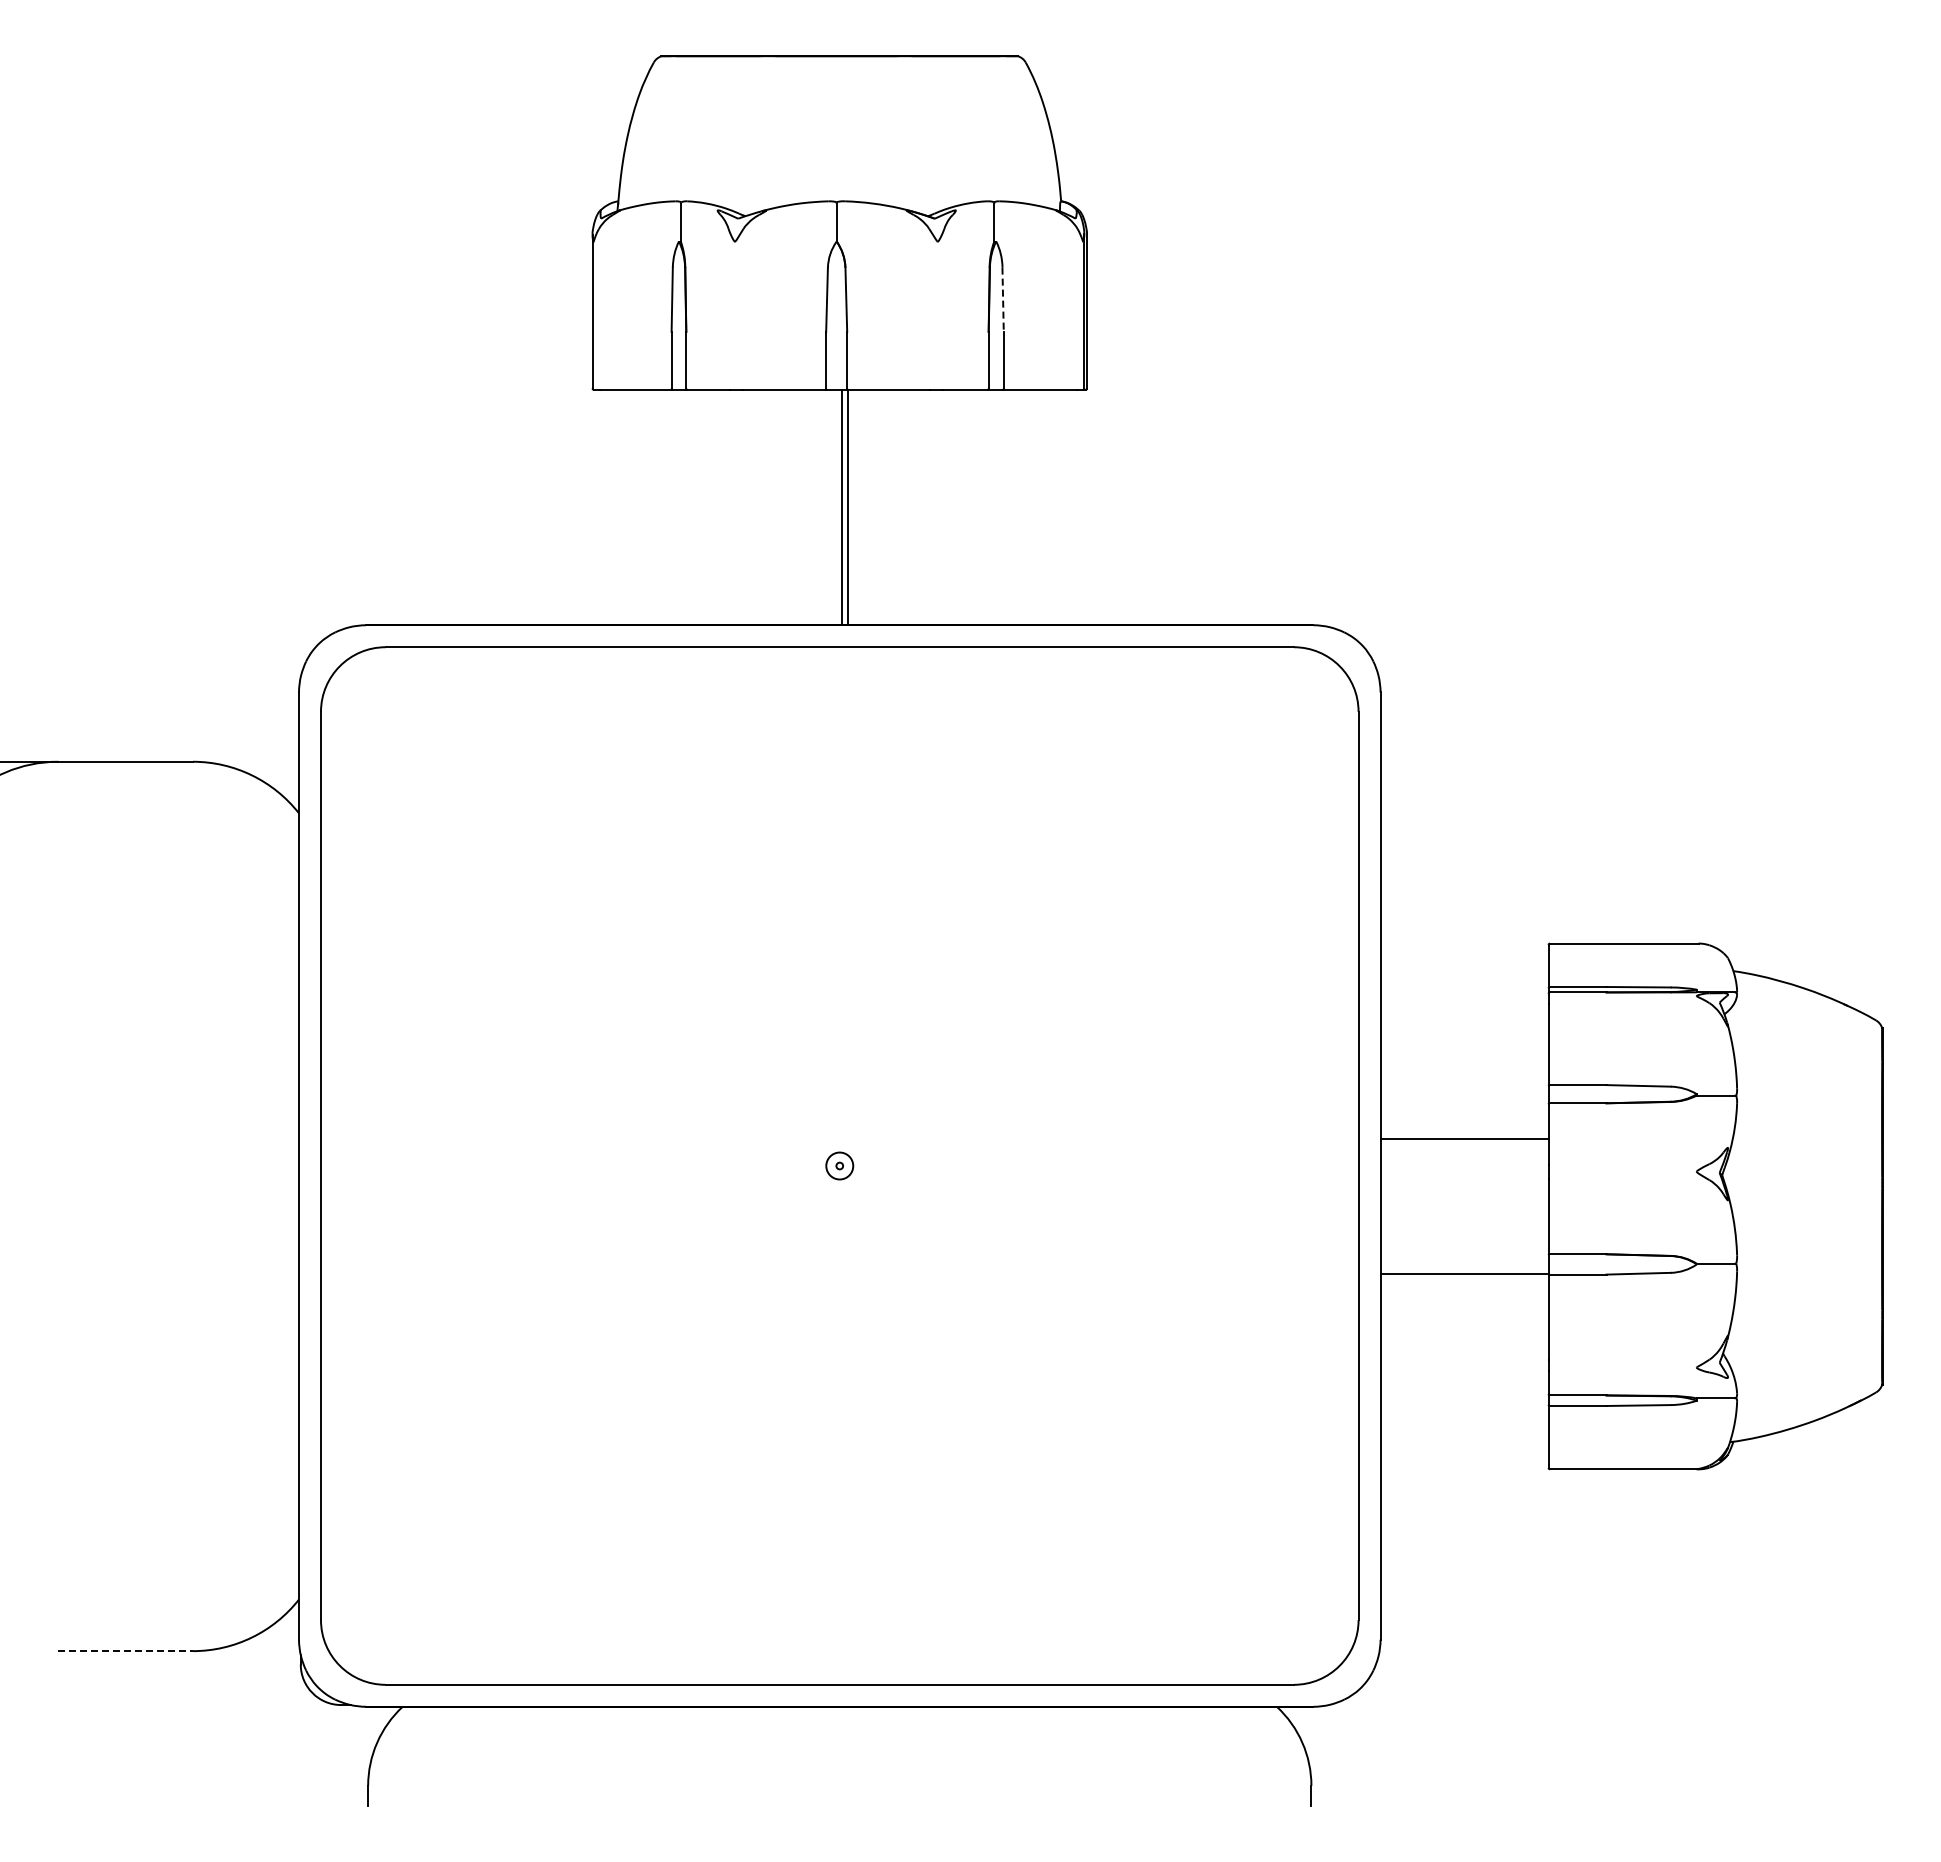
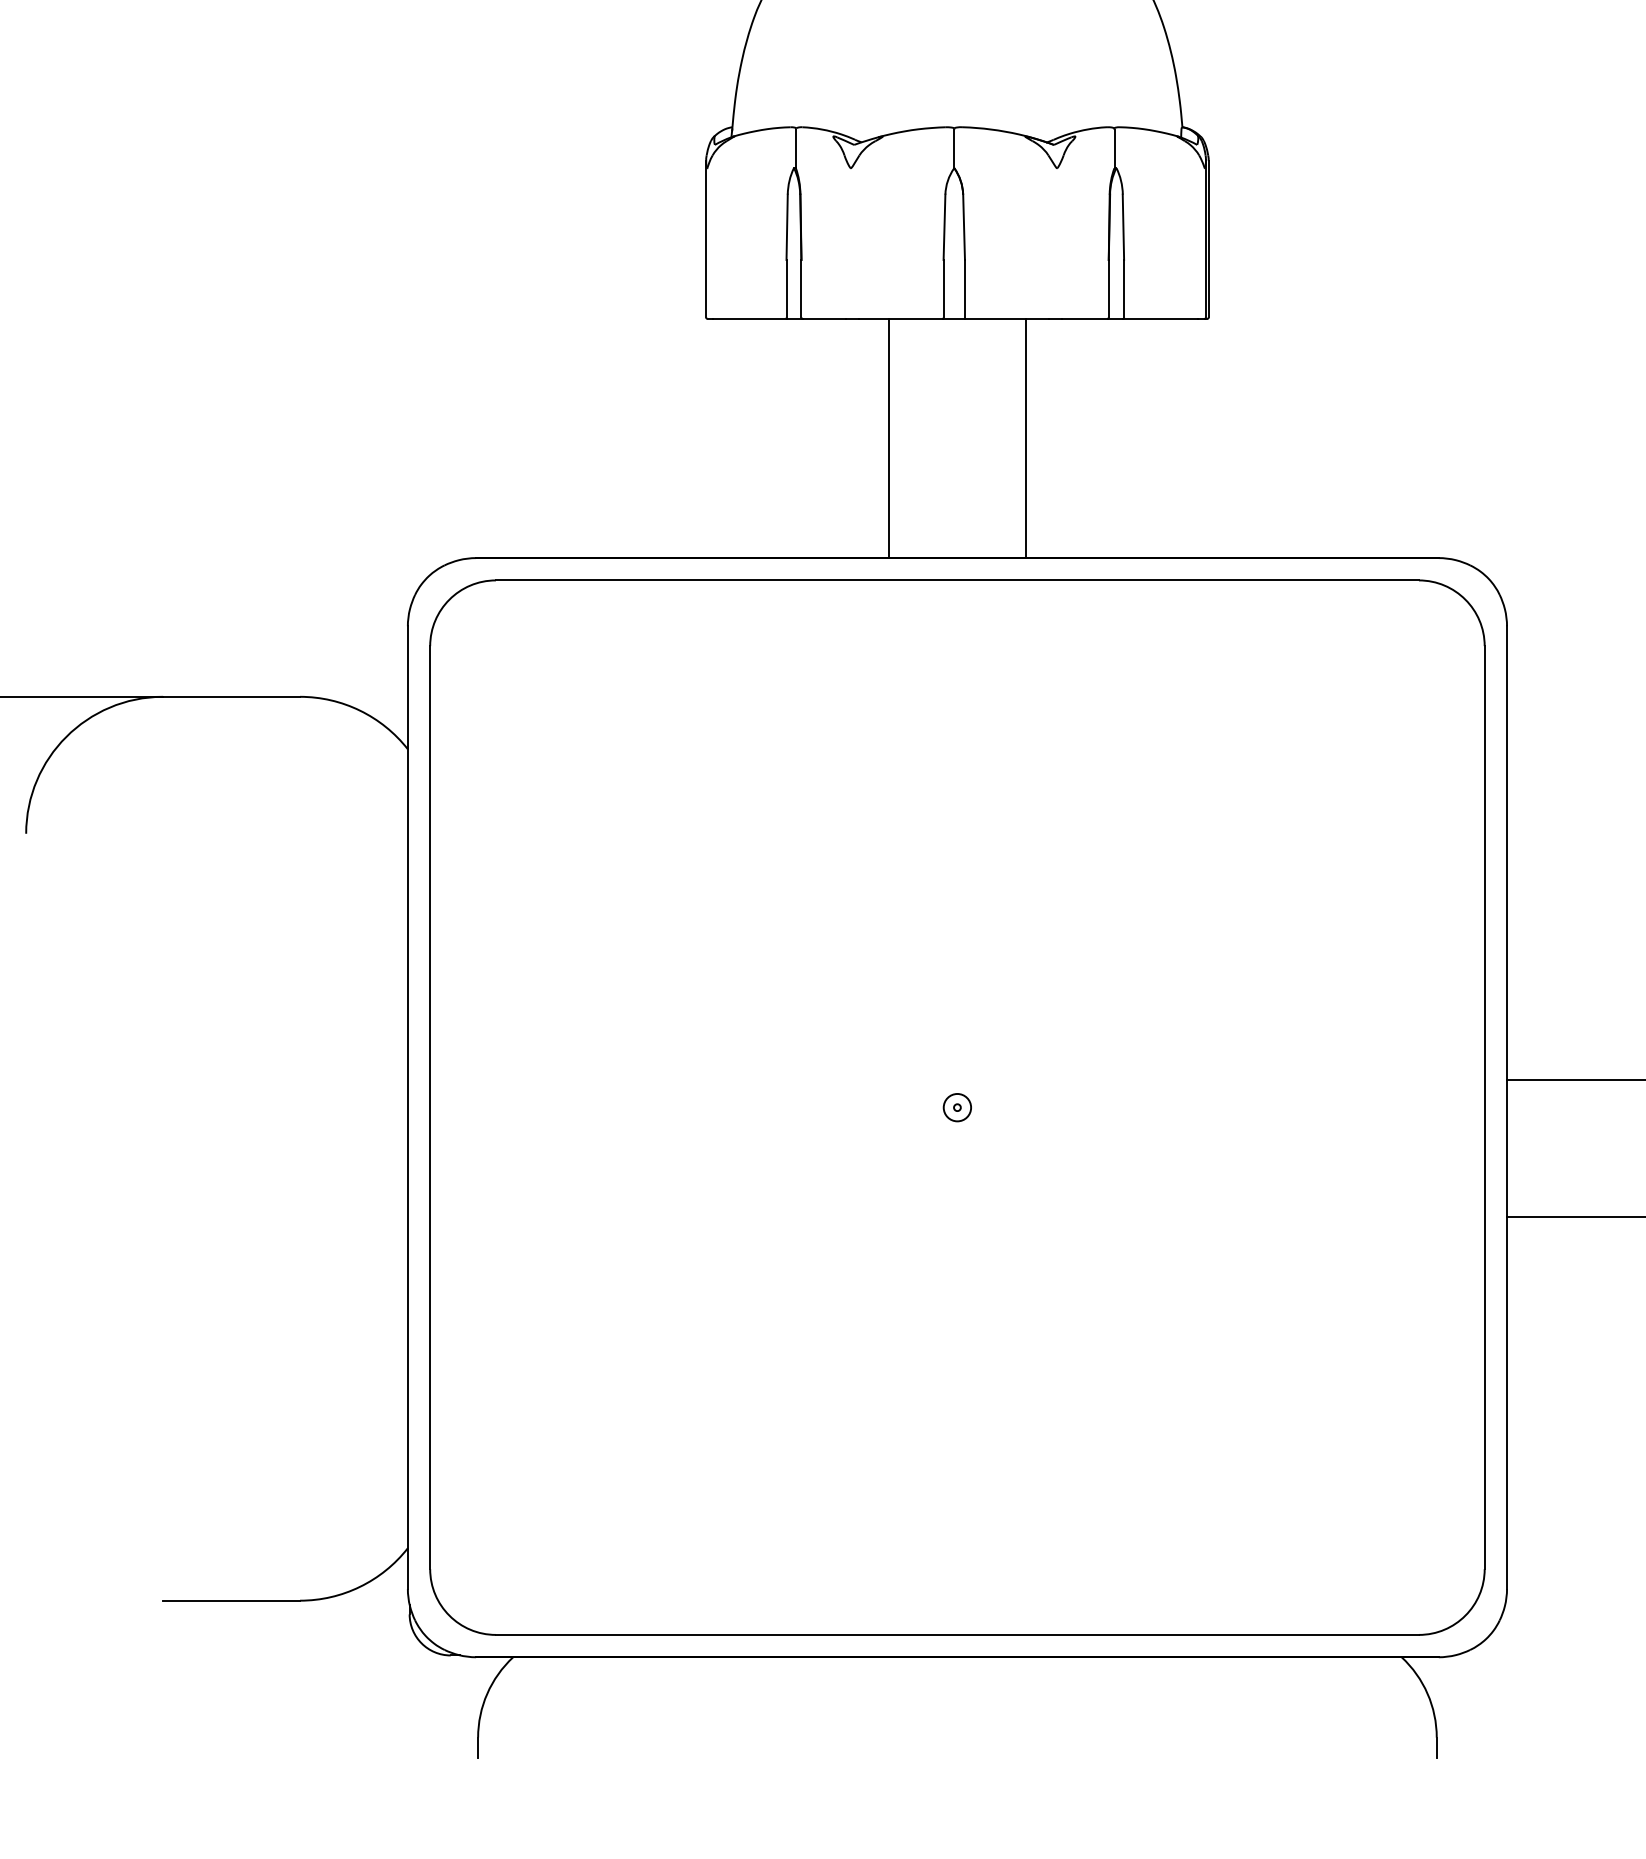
line: (1003, 300) -> (1123, 228), dashed -> solid
line: (842, 507) -> (889, 438), moved
line: (848, 507) -> (1026, 438), moved
line: (126, 1651) -> (232, 1601), dashed -> solid

